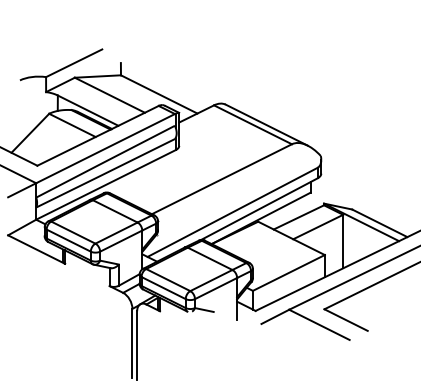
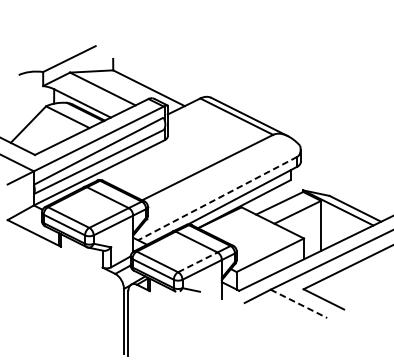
line: (232, 212) -> (217, 198), solid -> dashed
line: (211, 280) -> (197, 262), solid -> dashed
line: (319, 324) -> (298, 303), solid -> dashed

